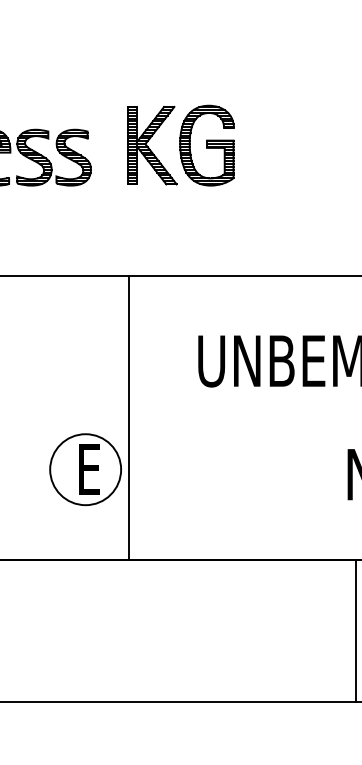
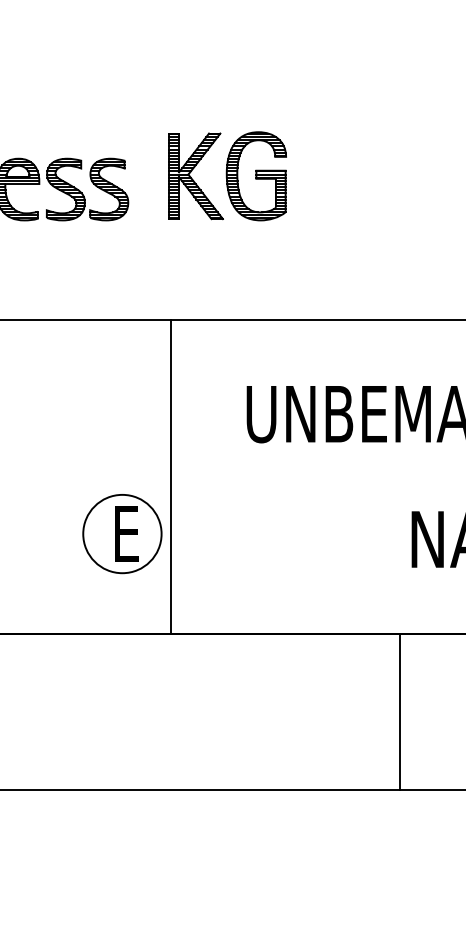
line: (356, 630) -> (400, 711), moved

